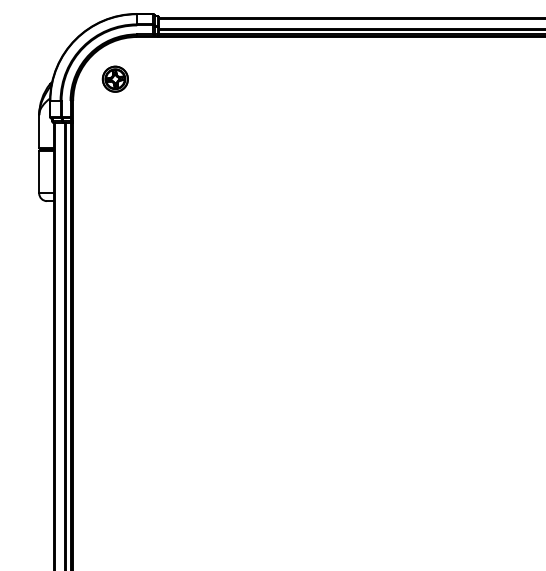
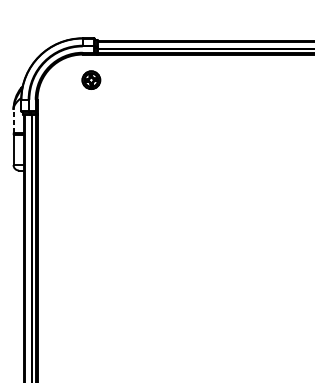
part: (114, 78) -> (90, 79), moved
line: (39, 130) -> (13, 120), solid -> dashed

